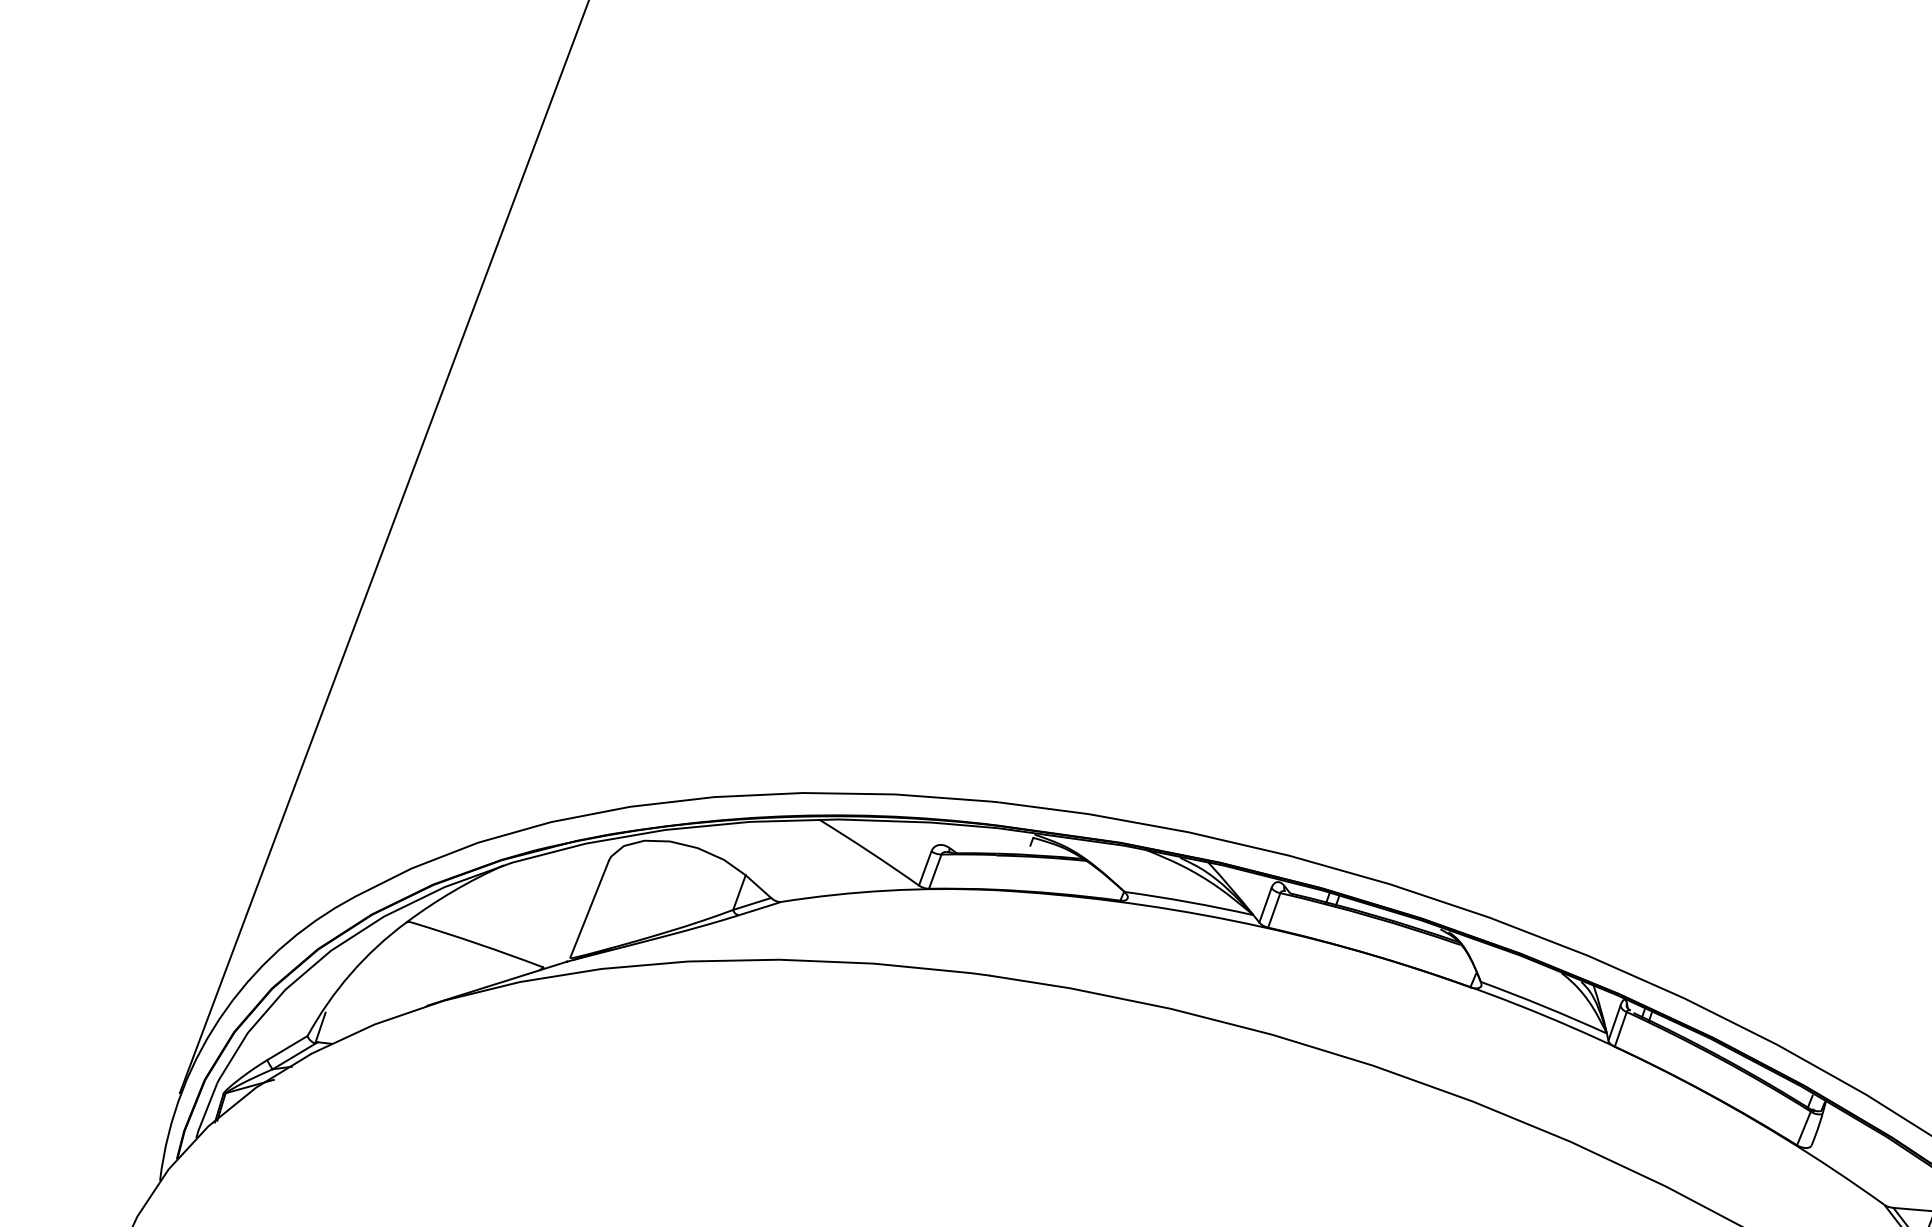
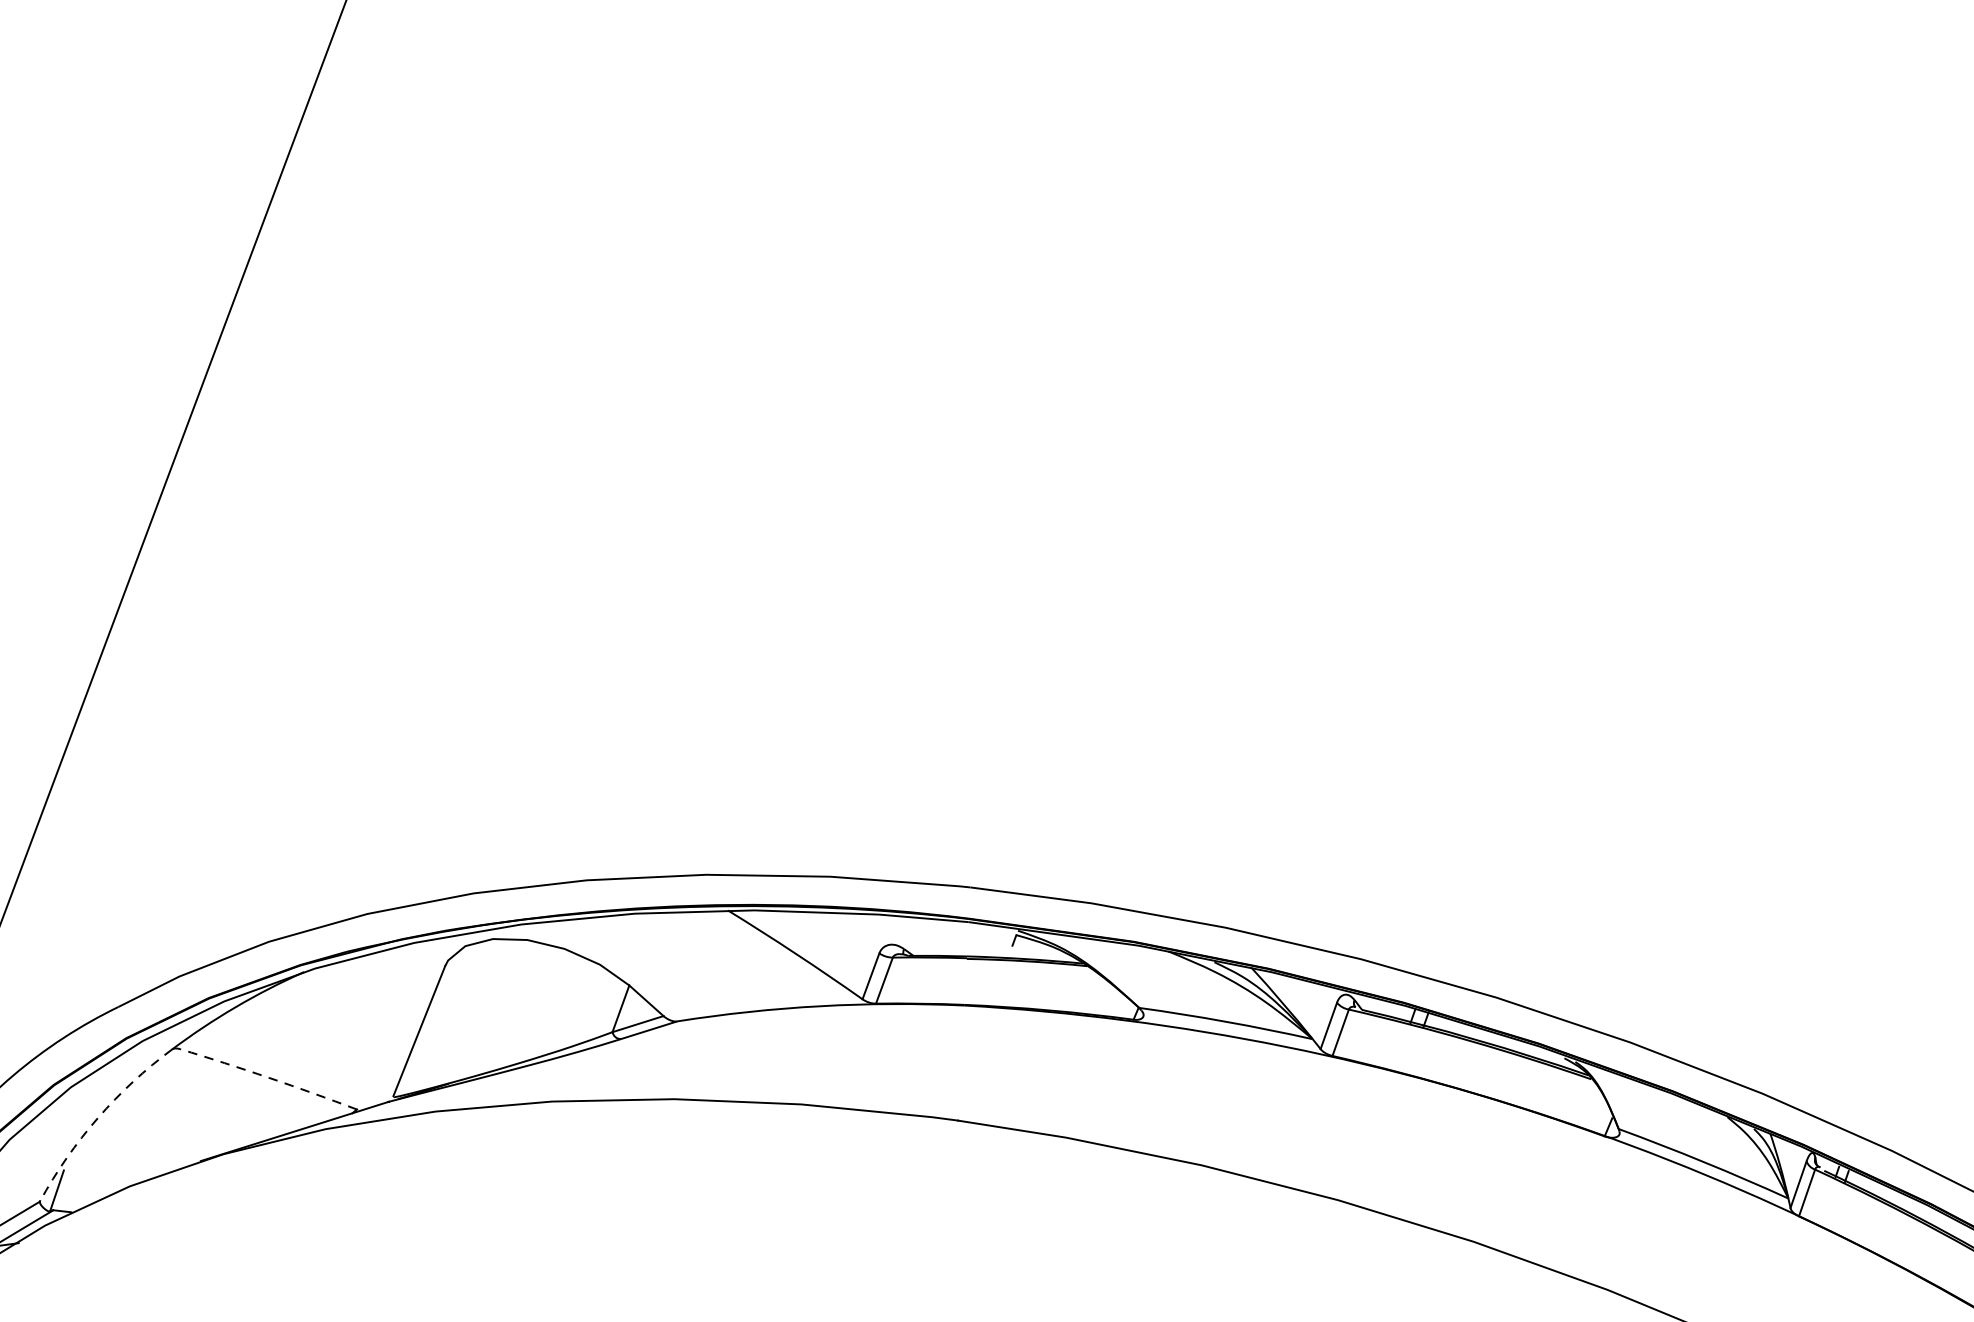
arc: (478, 943) -> (269, 1077), solid -> dashed
arc: (350, 973) -> (97, 1117), solid -> dashed

